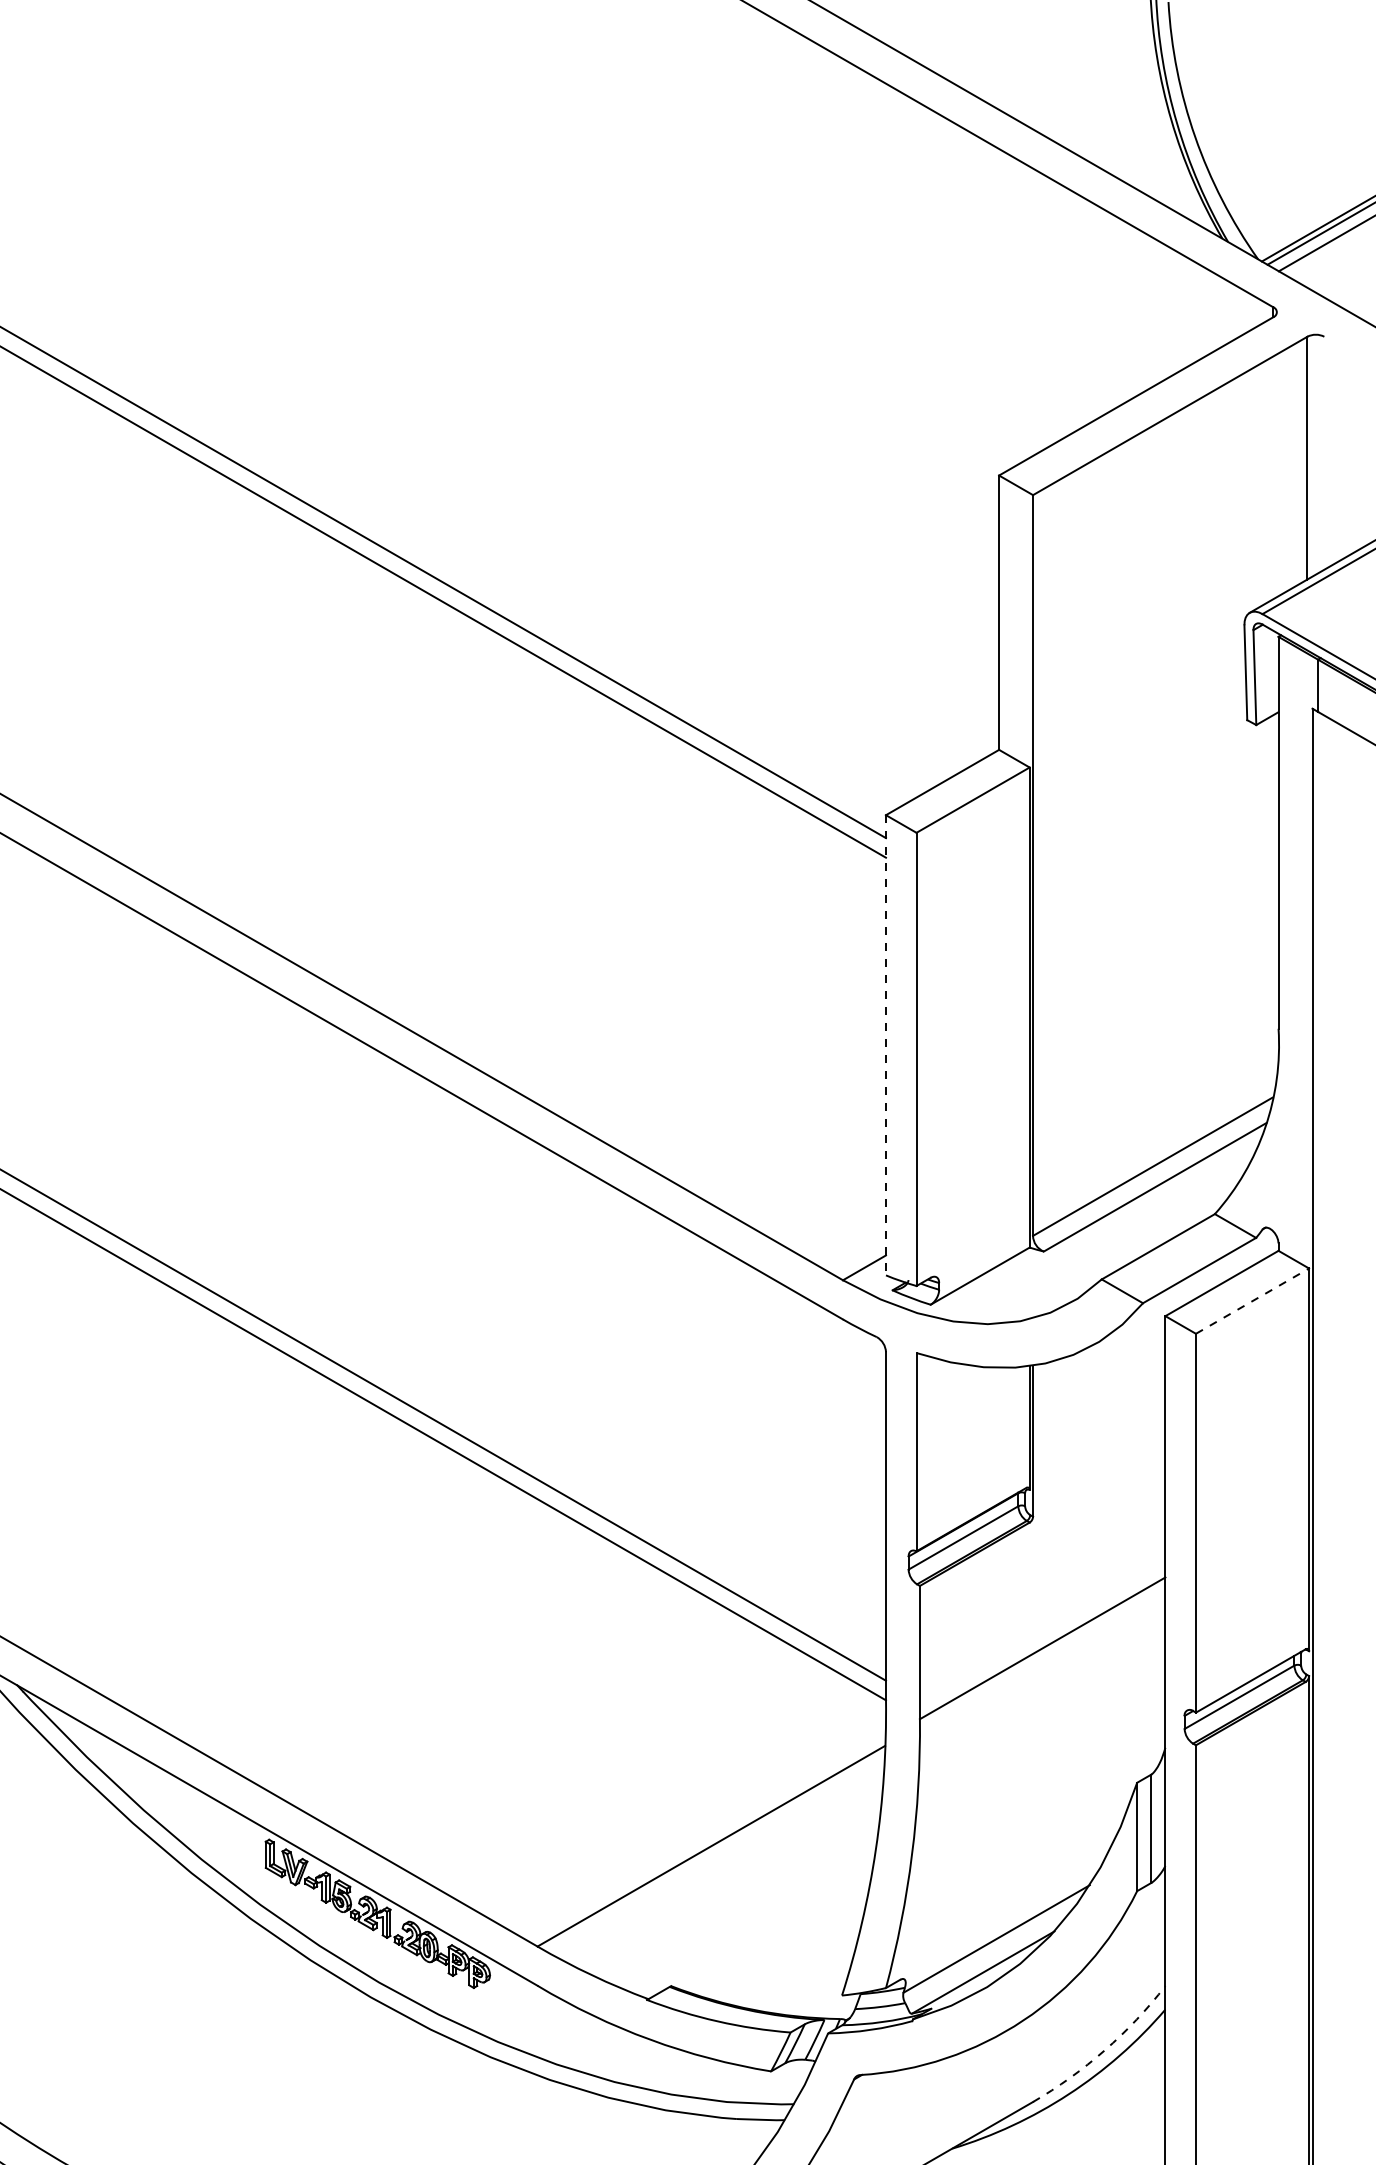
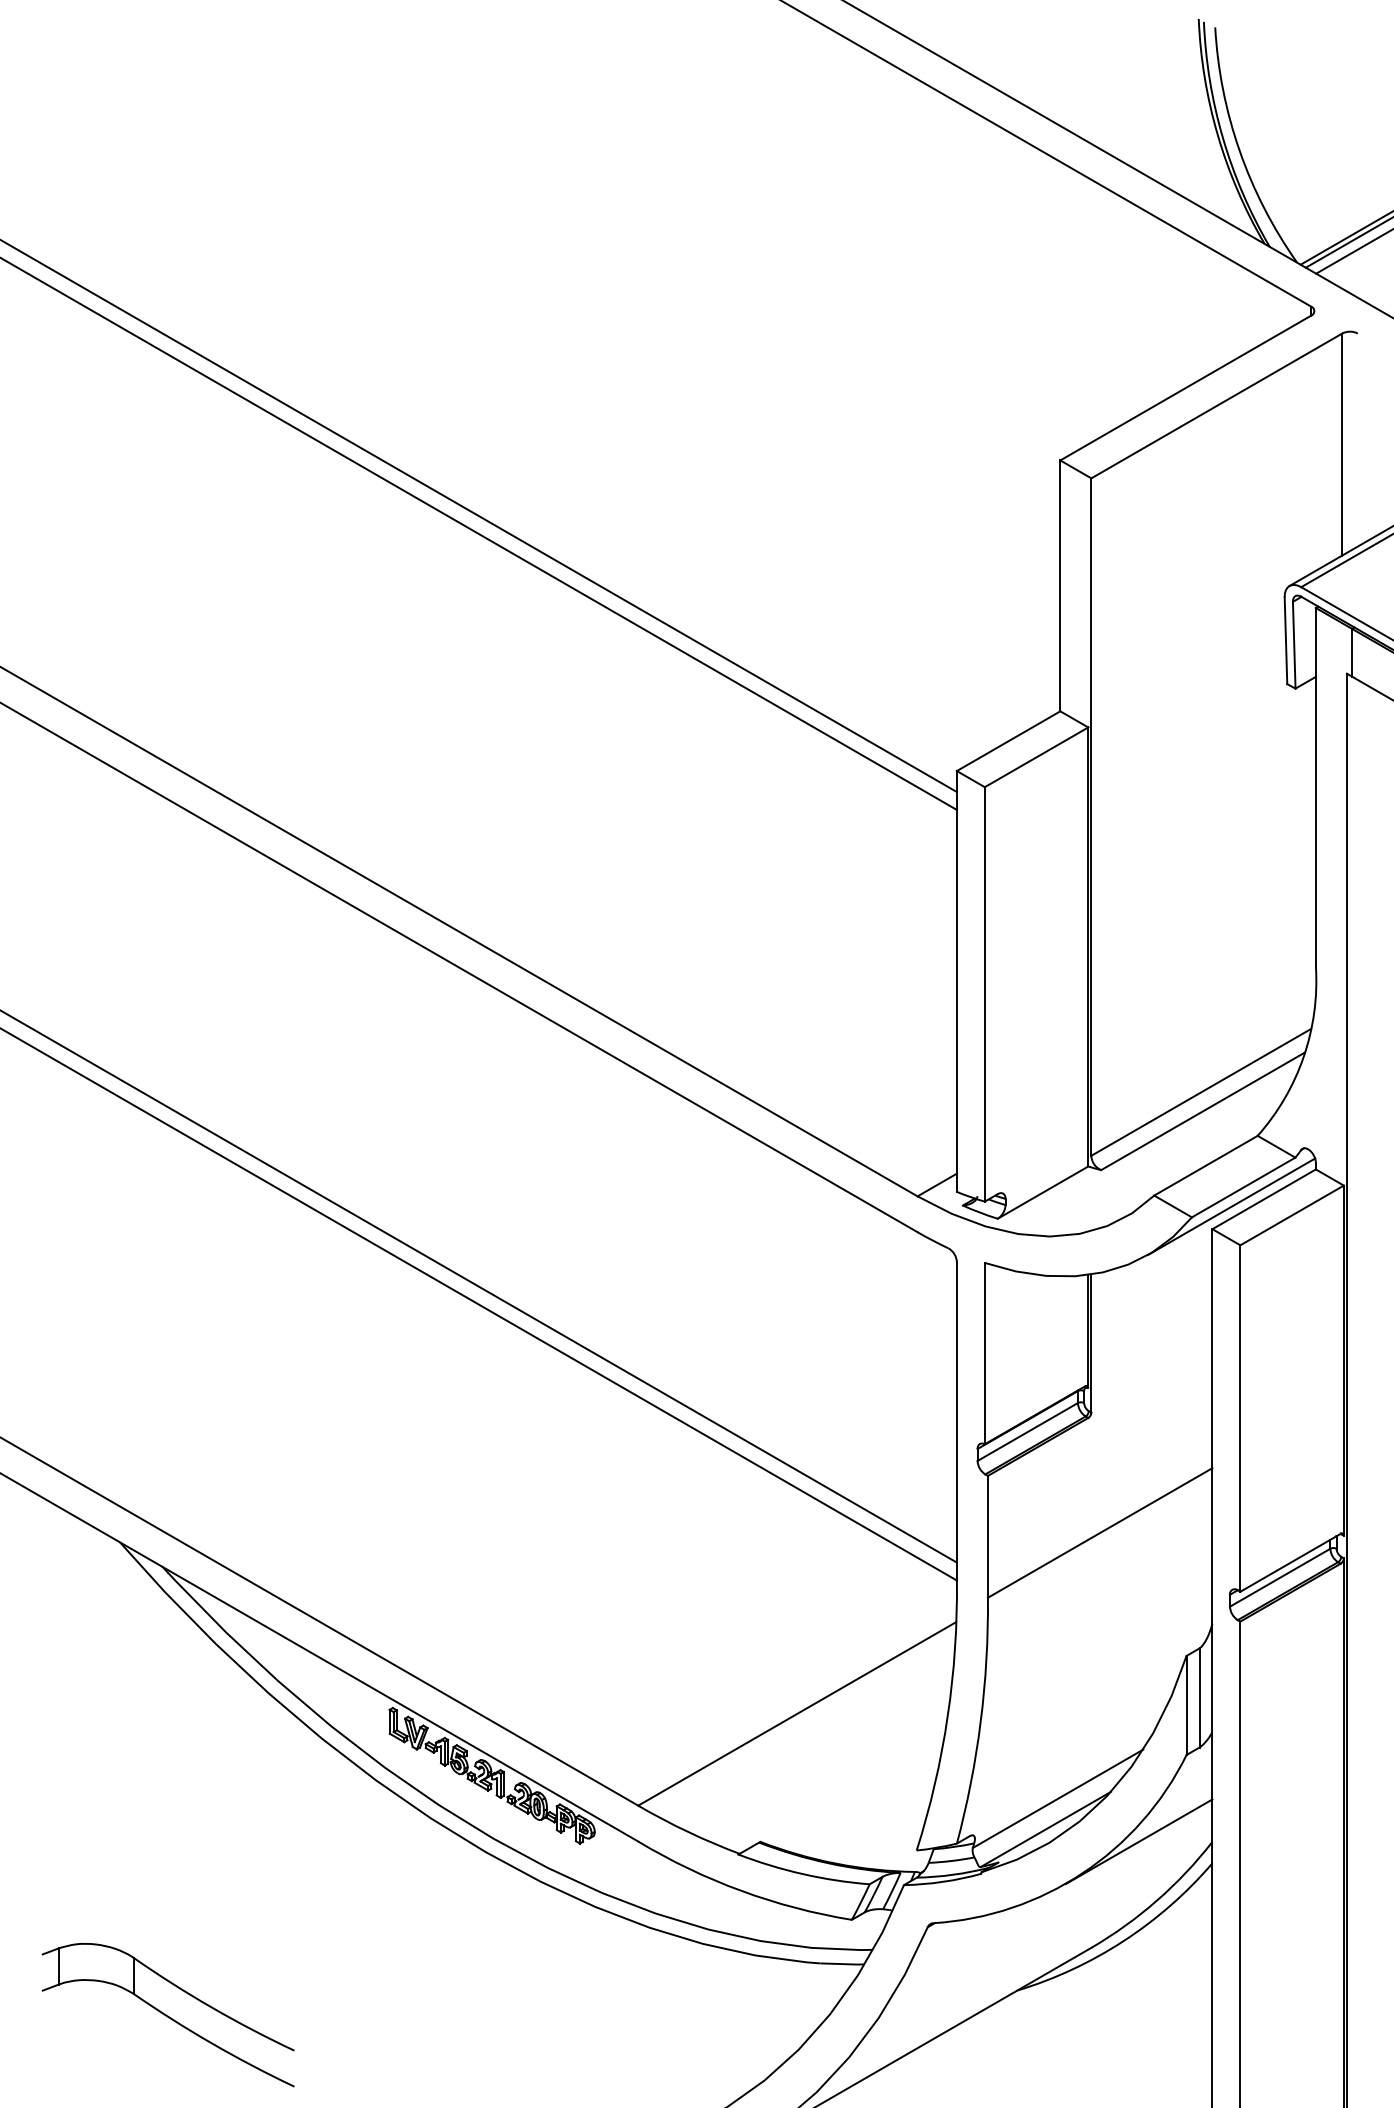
line: (885, 1045) -> (956, 981), dashed -> solid
line: (1186, 1291) -> (1231, 1206), added
line: (1252, 1301) -> (1292, 1215), dashed -> solid
line: (1085, 1985) -> (1139, 1841), added
arc: (1104, 2050) -> (1156, 1900), dashed -> solid

